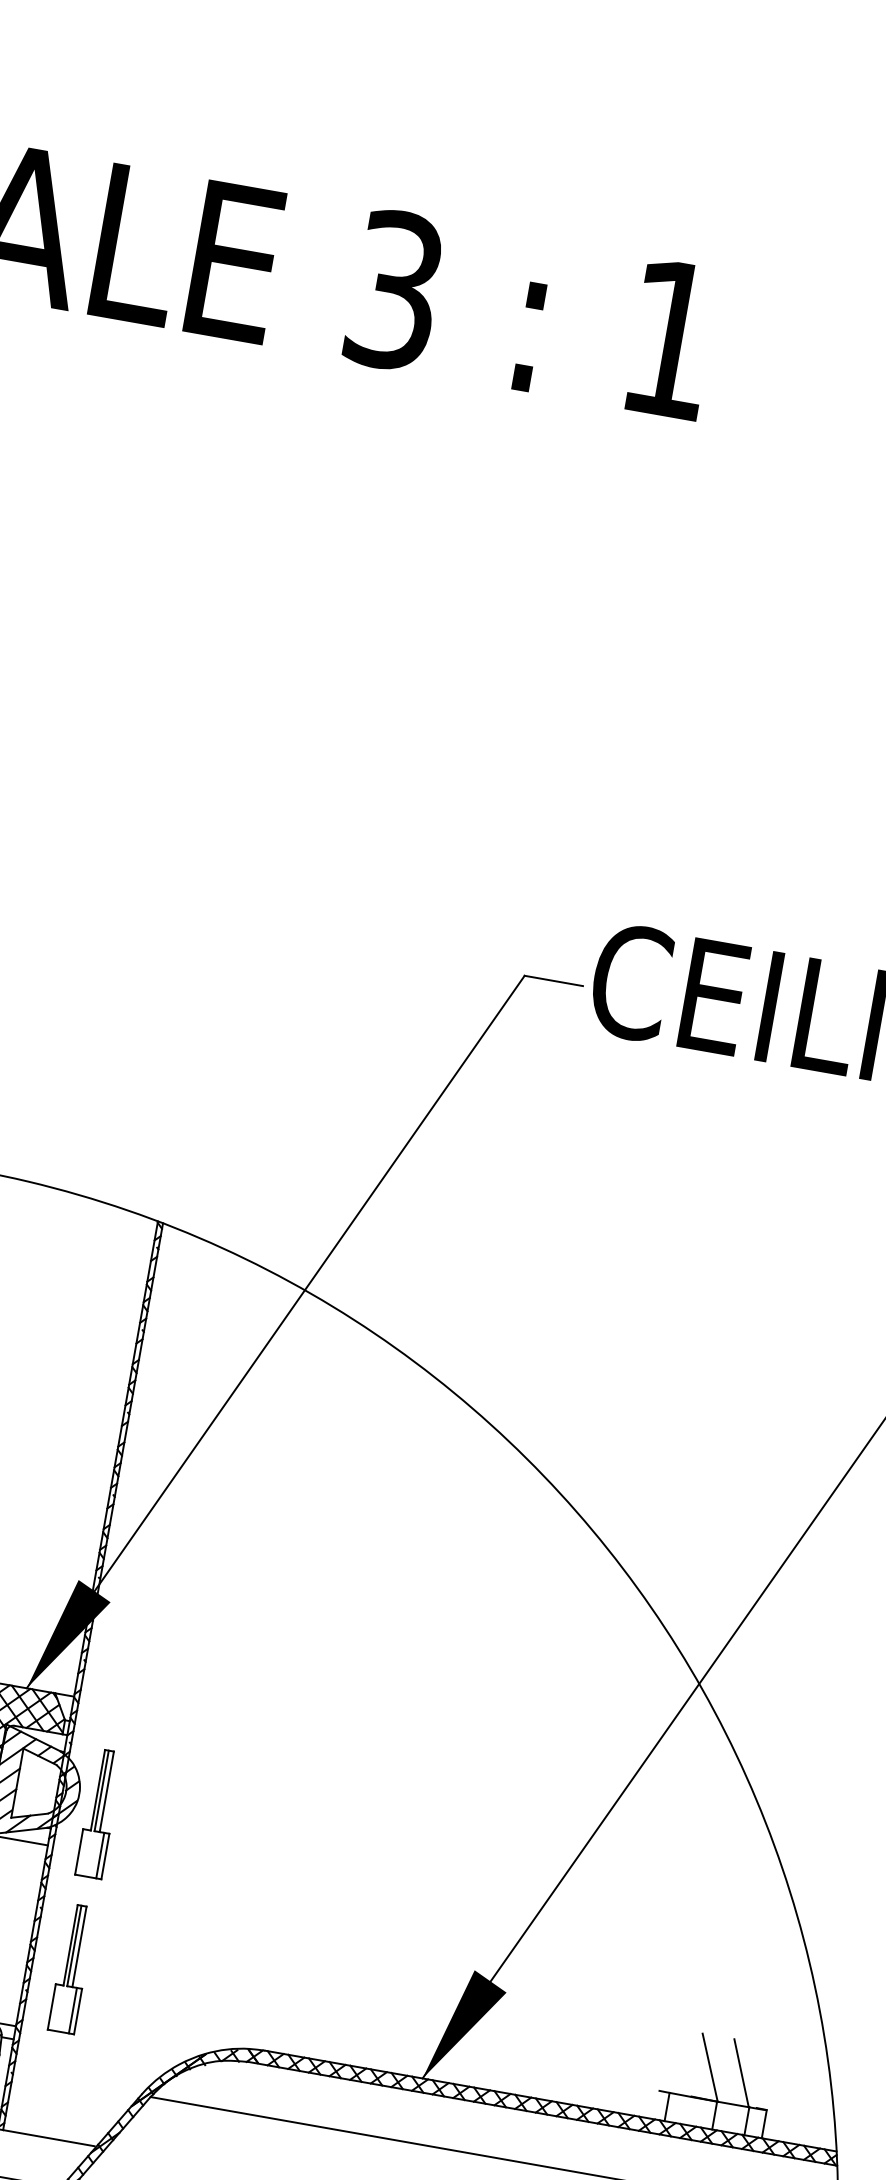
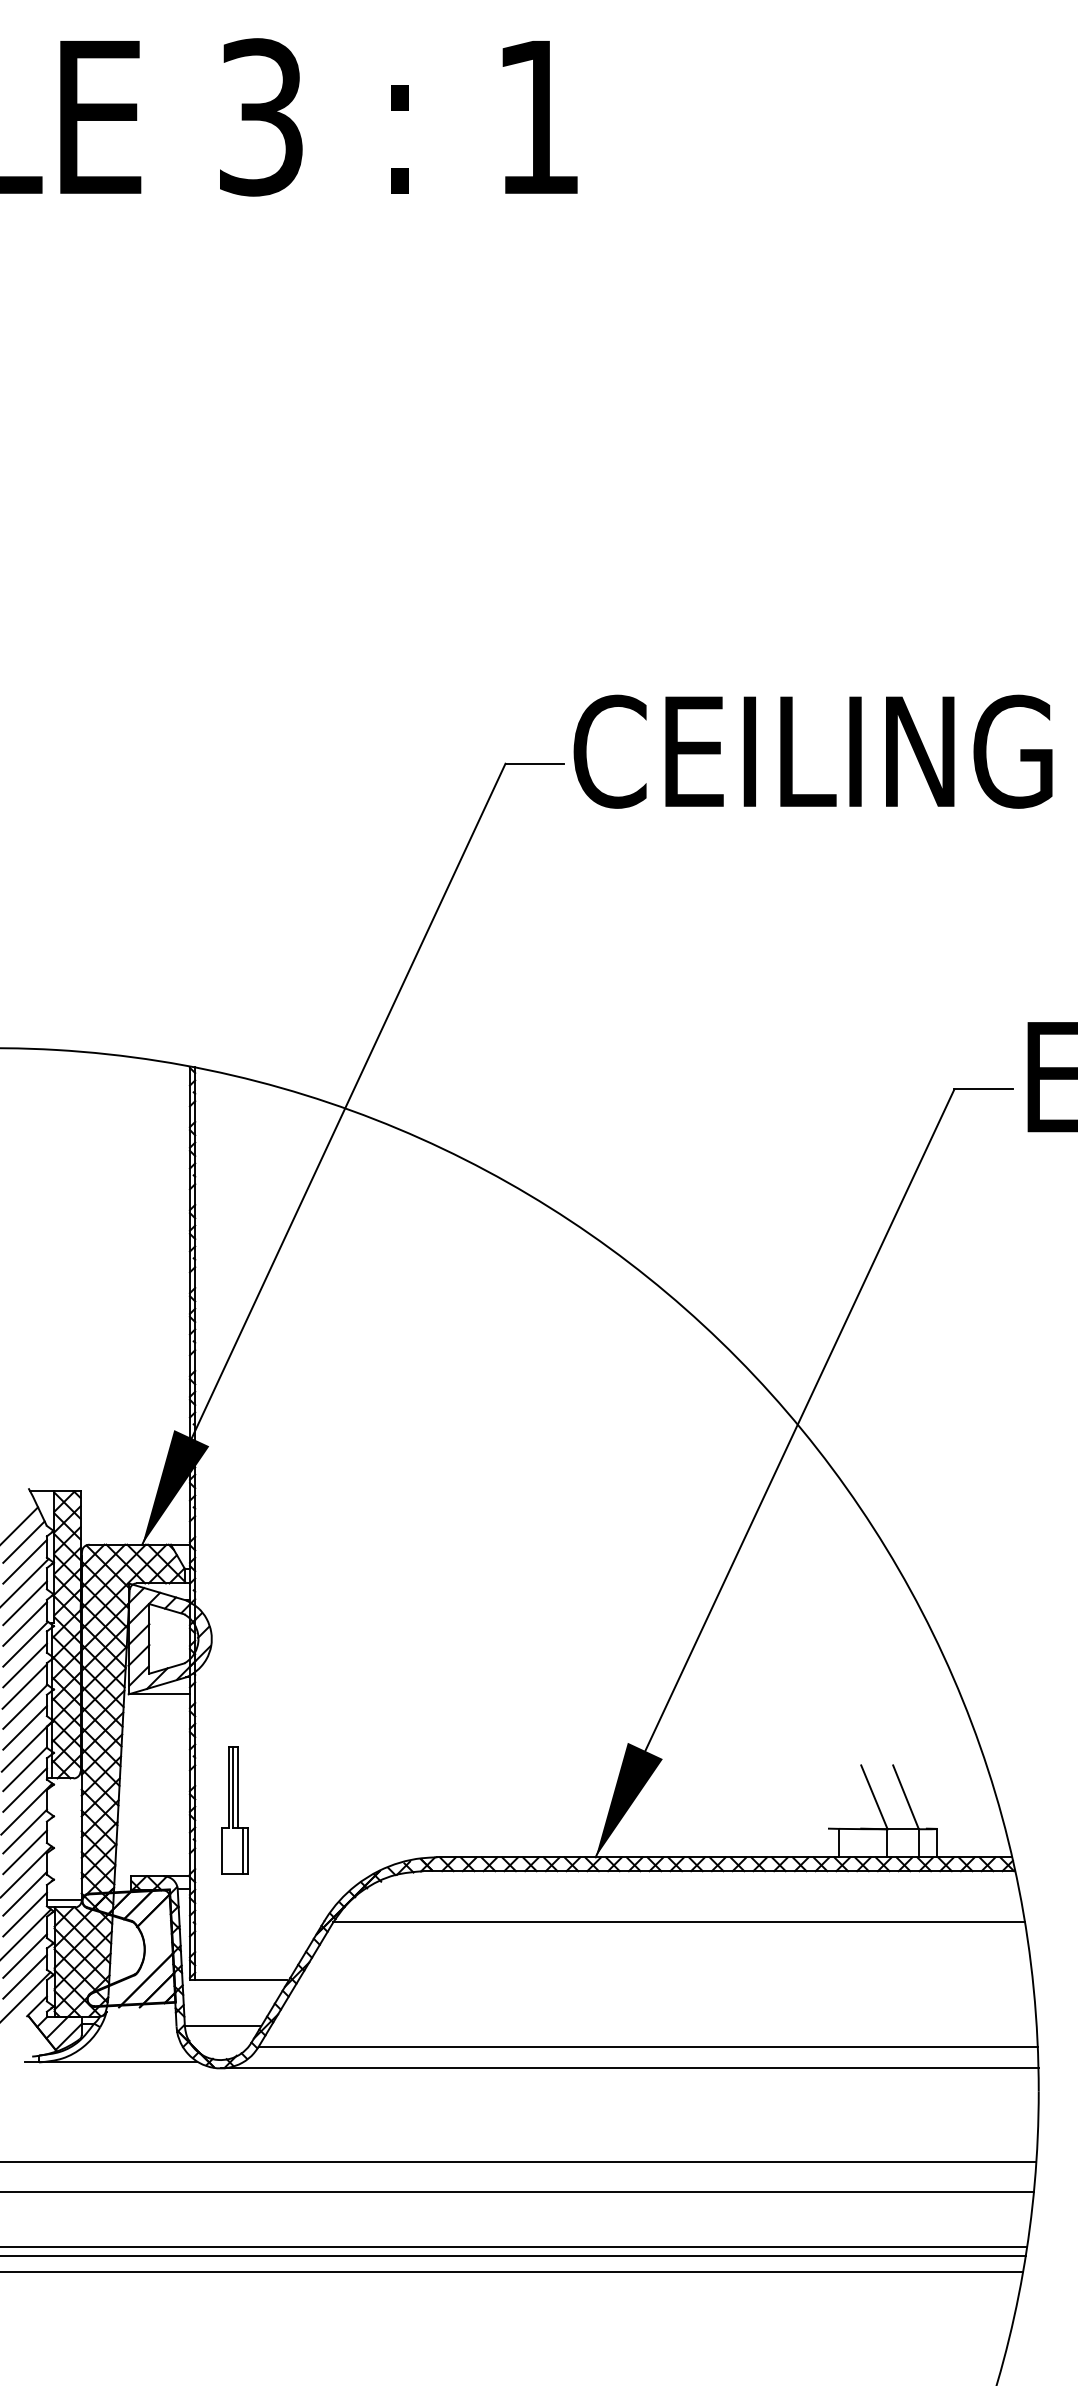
part: (99, 1813) -> (234, 1654), removed

